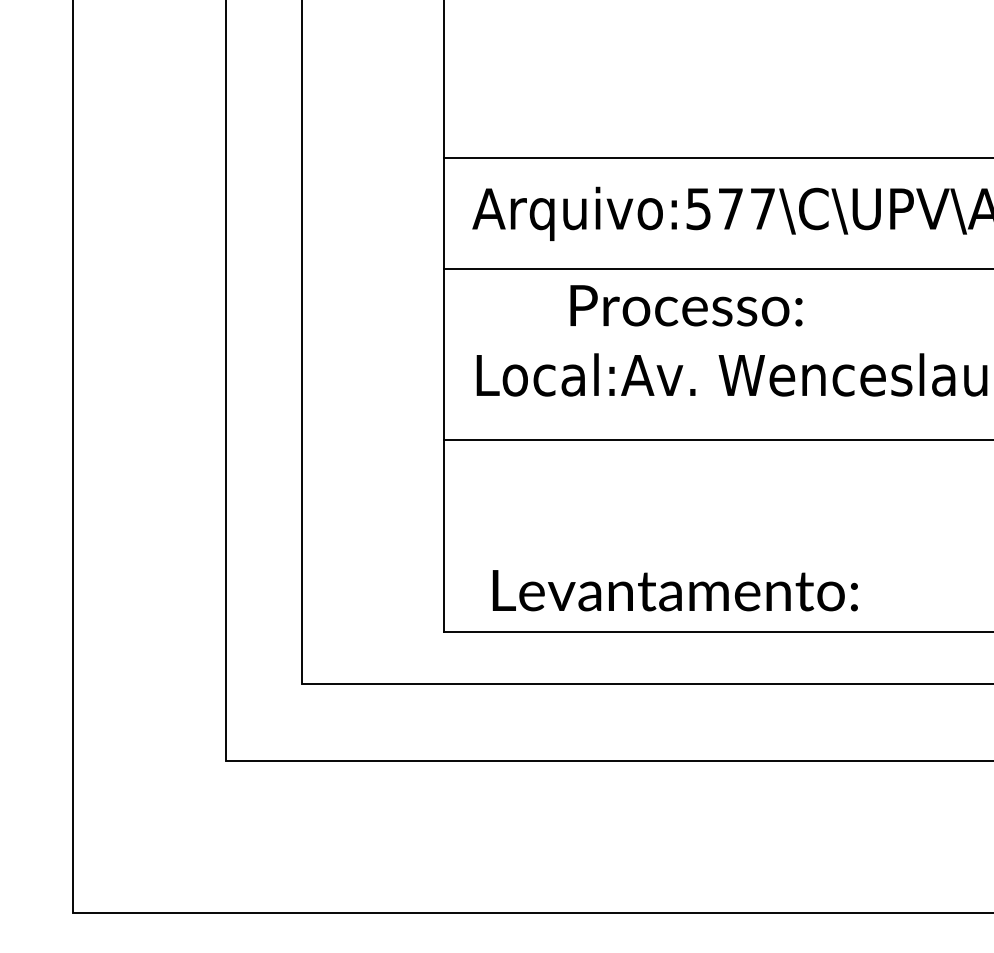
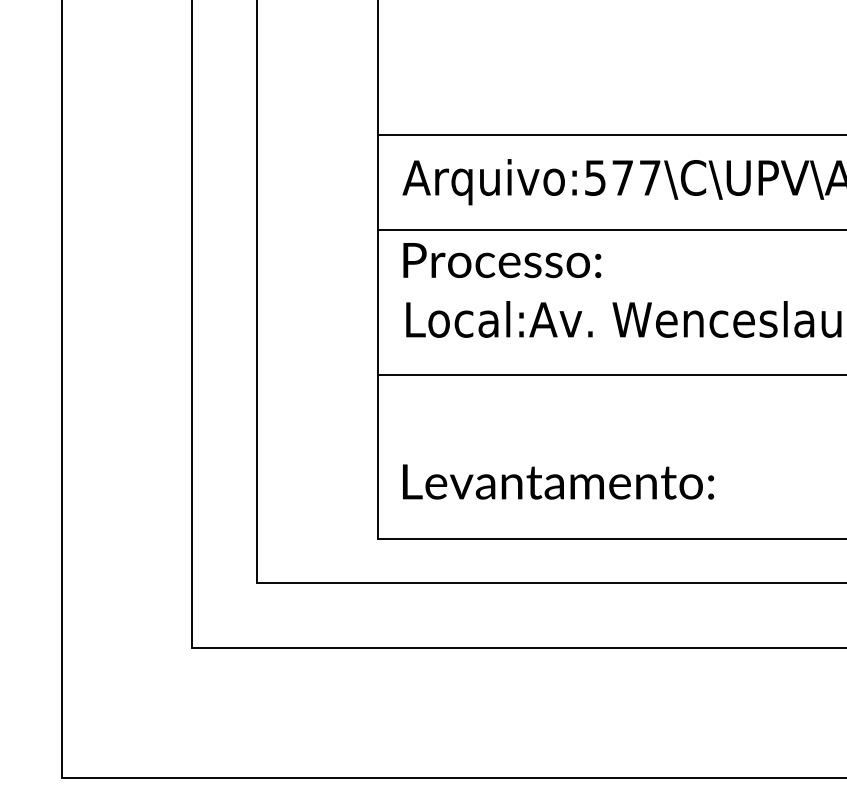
text: (686, 305) -> (502, 260), moved
text: (674, 590) -> (557, 481), moved

